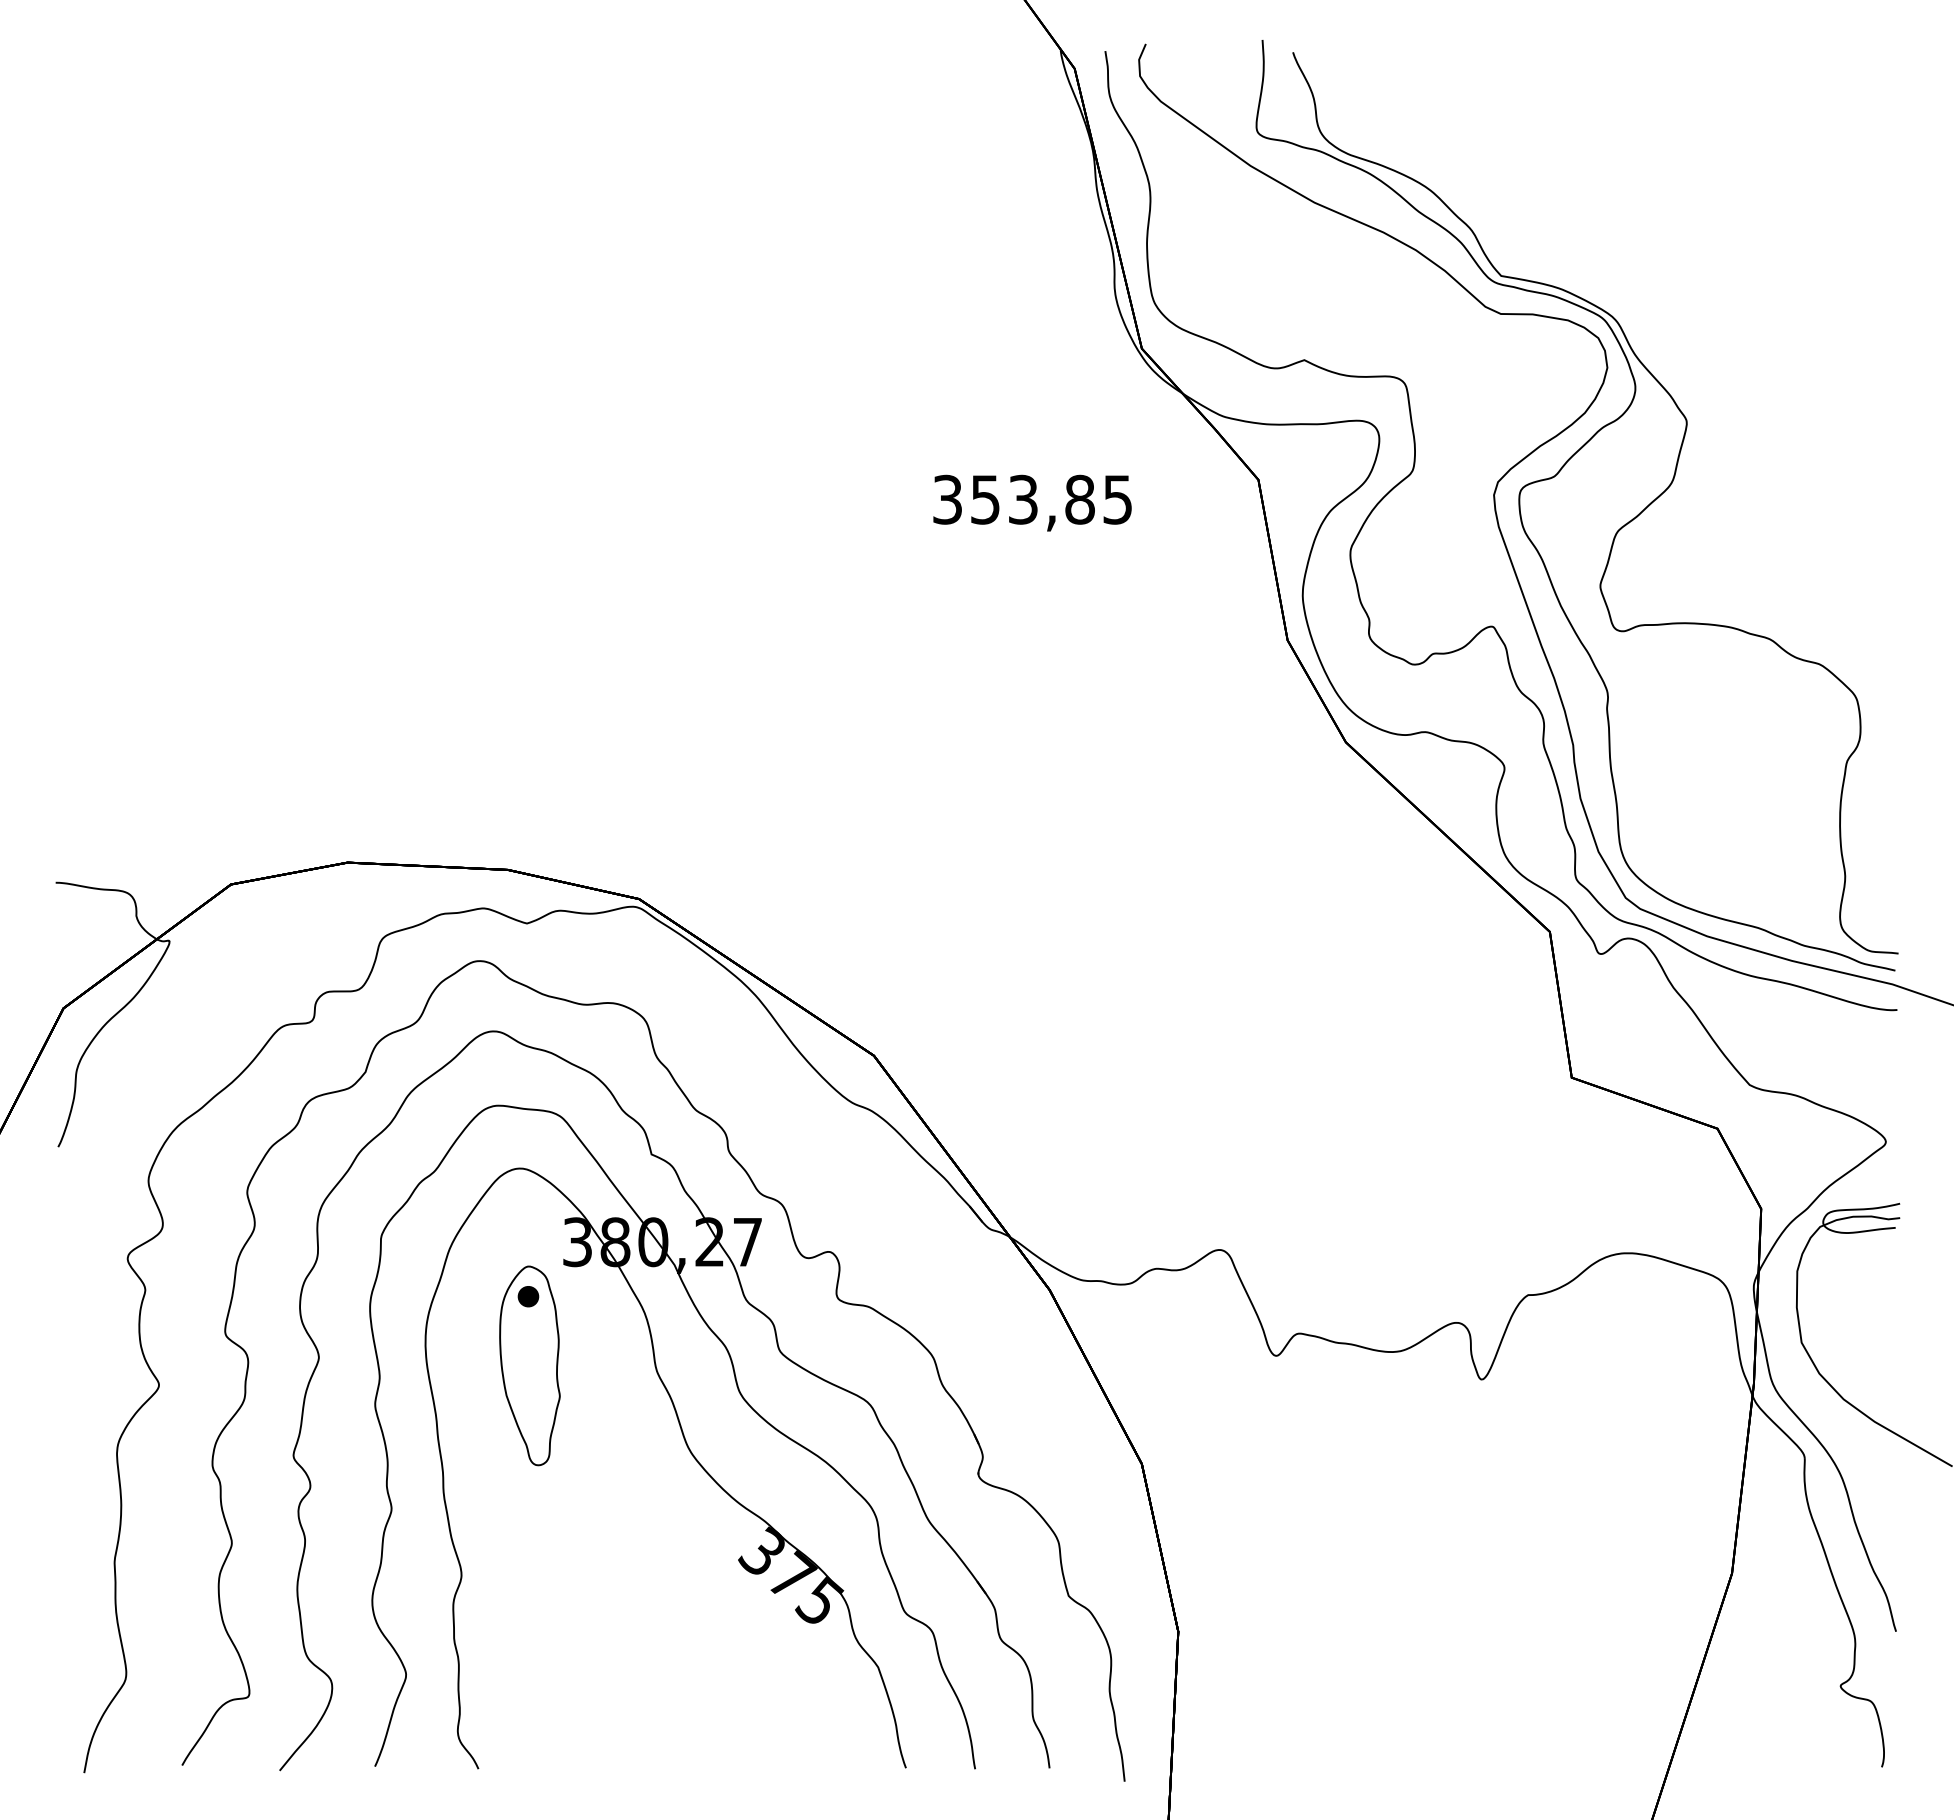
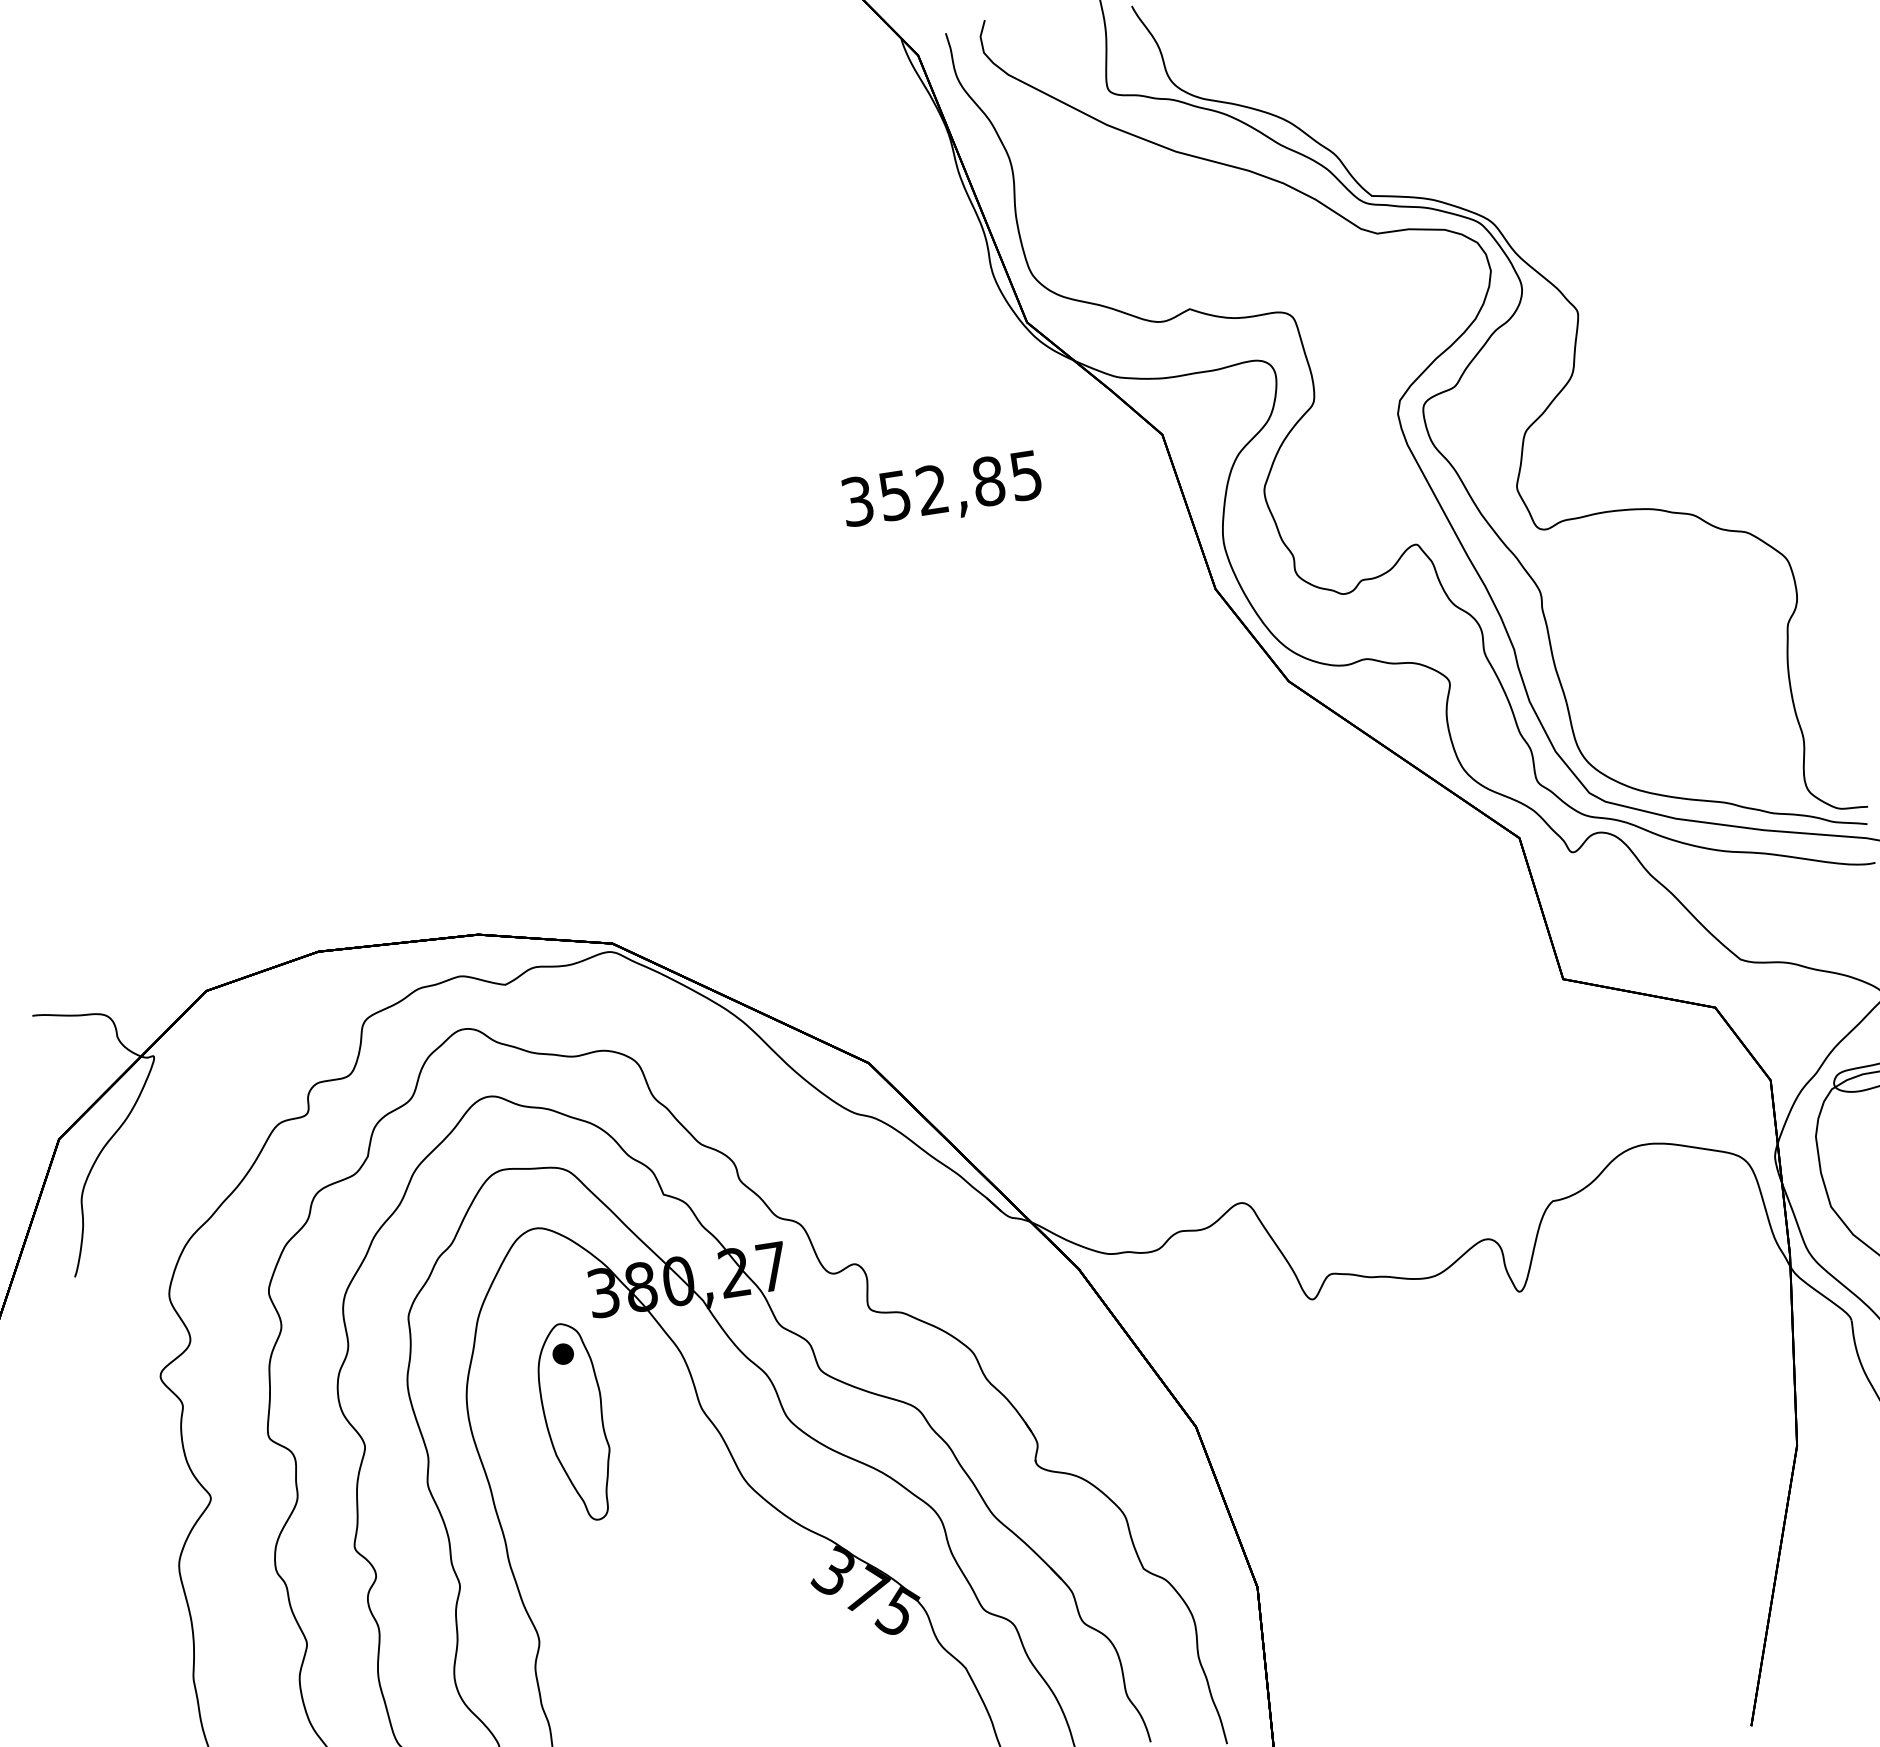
text: (1023, 499) -> (932, 489), 353,85 -> 352,85

